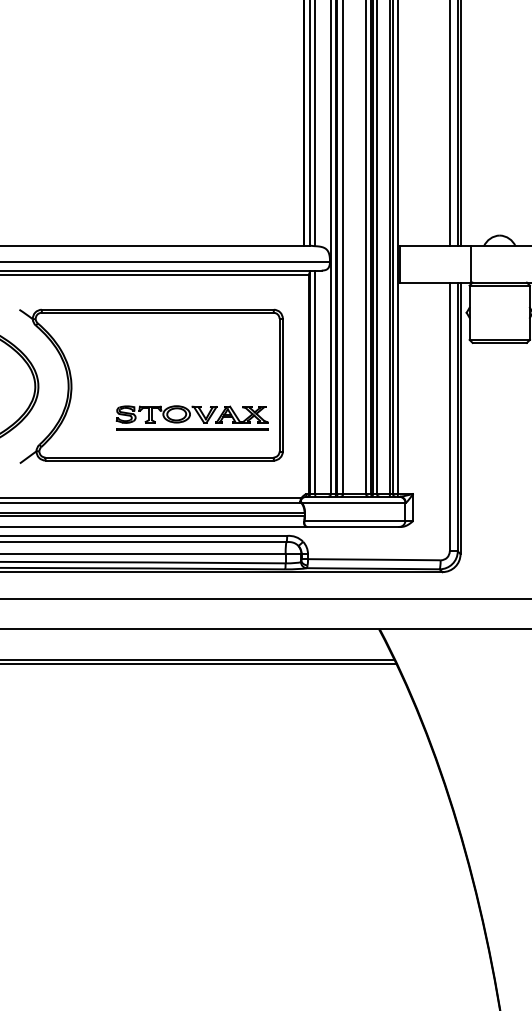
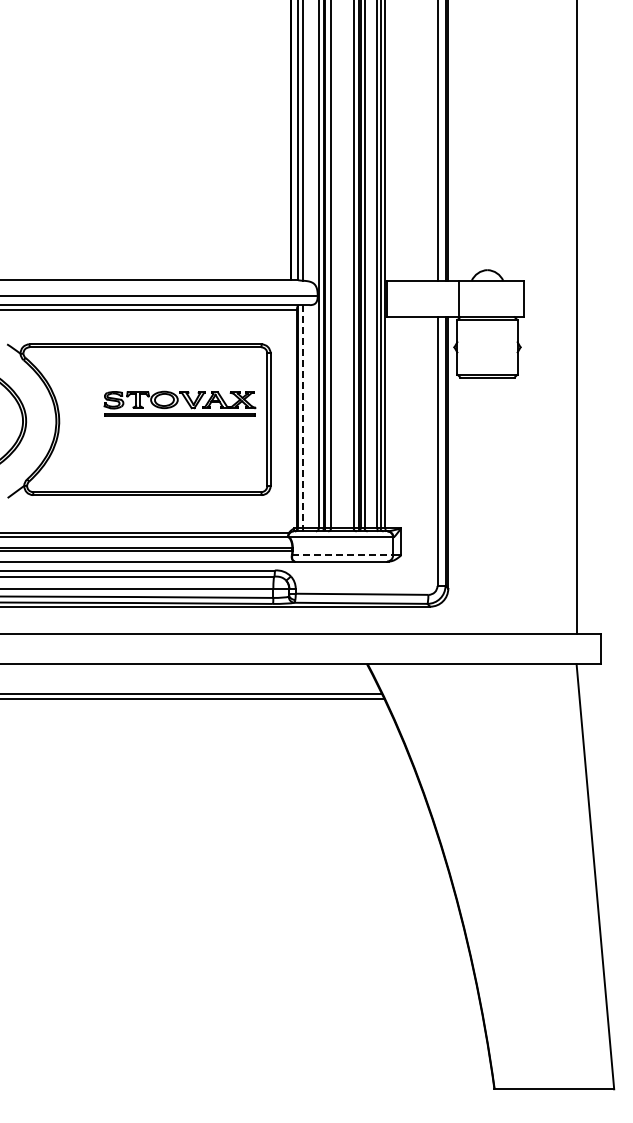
line: (315, 381) -> (303, 416), solid -> dashed
part: (191, 417) -> (179, 403), moved
line: (355, 520) -> (343, 555), solid -> dashed

